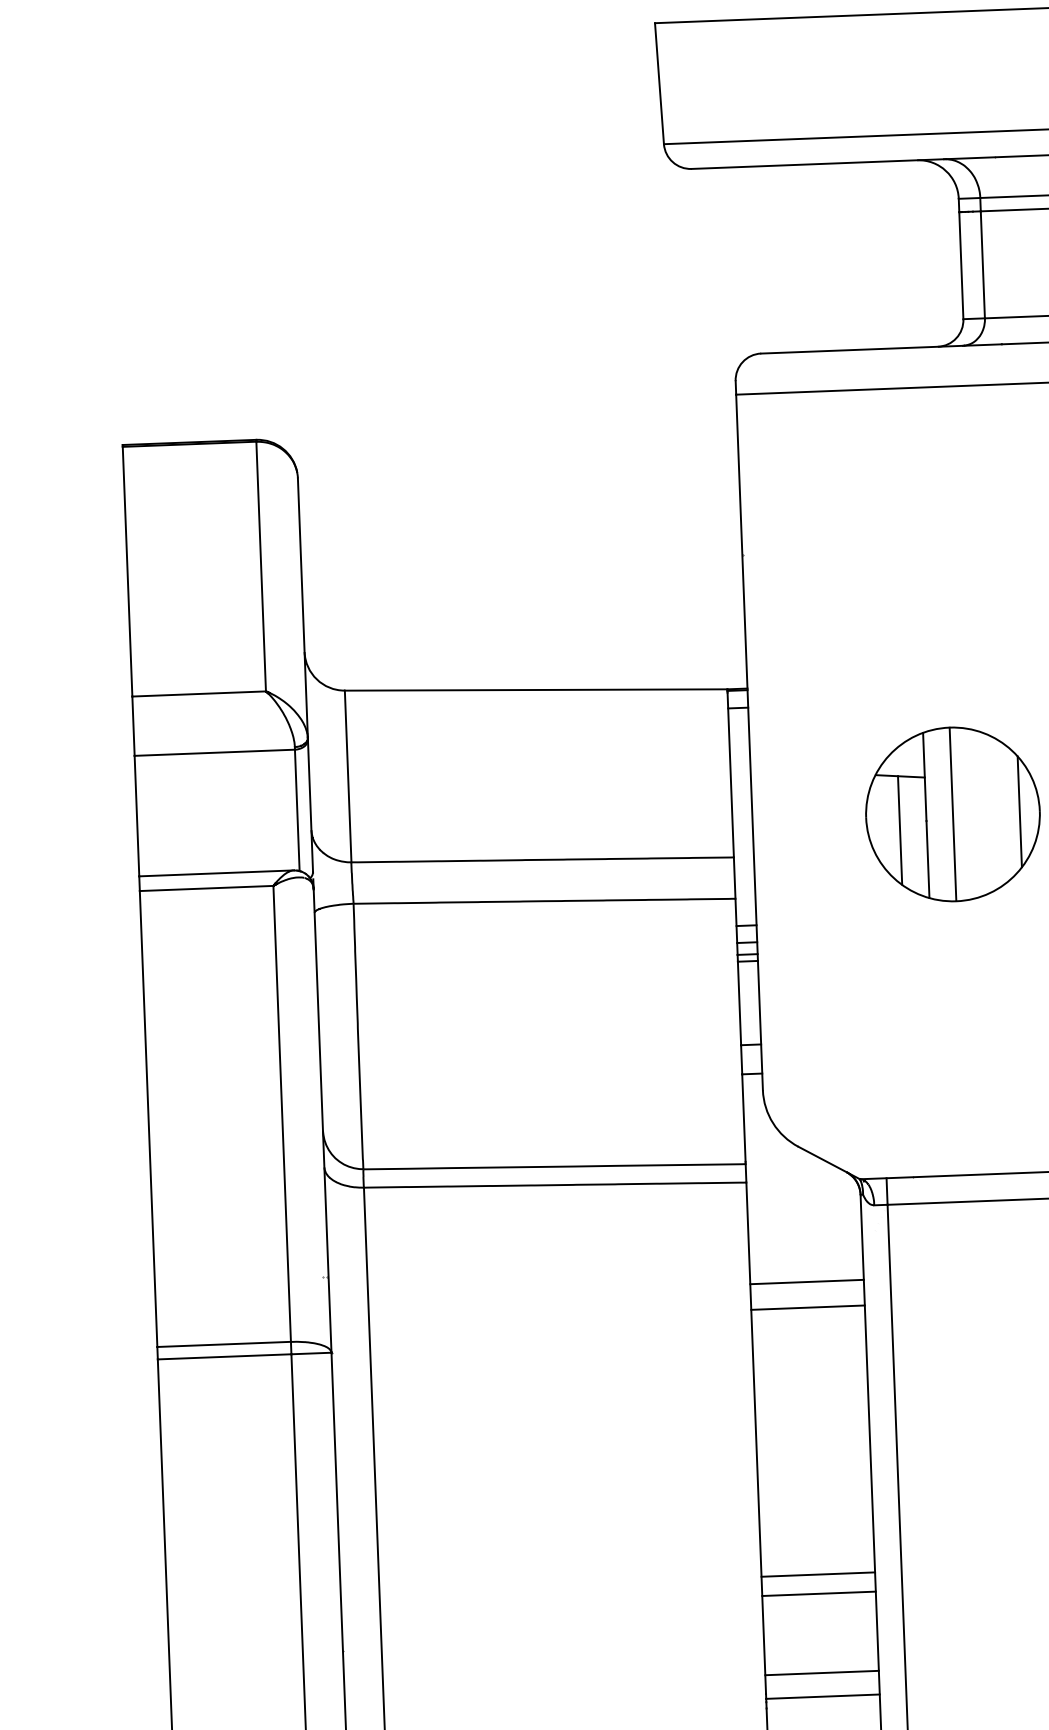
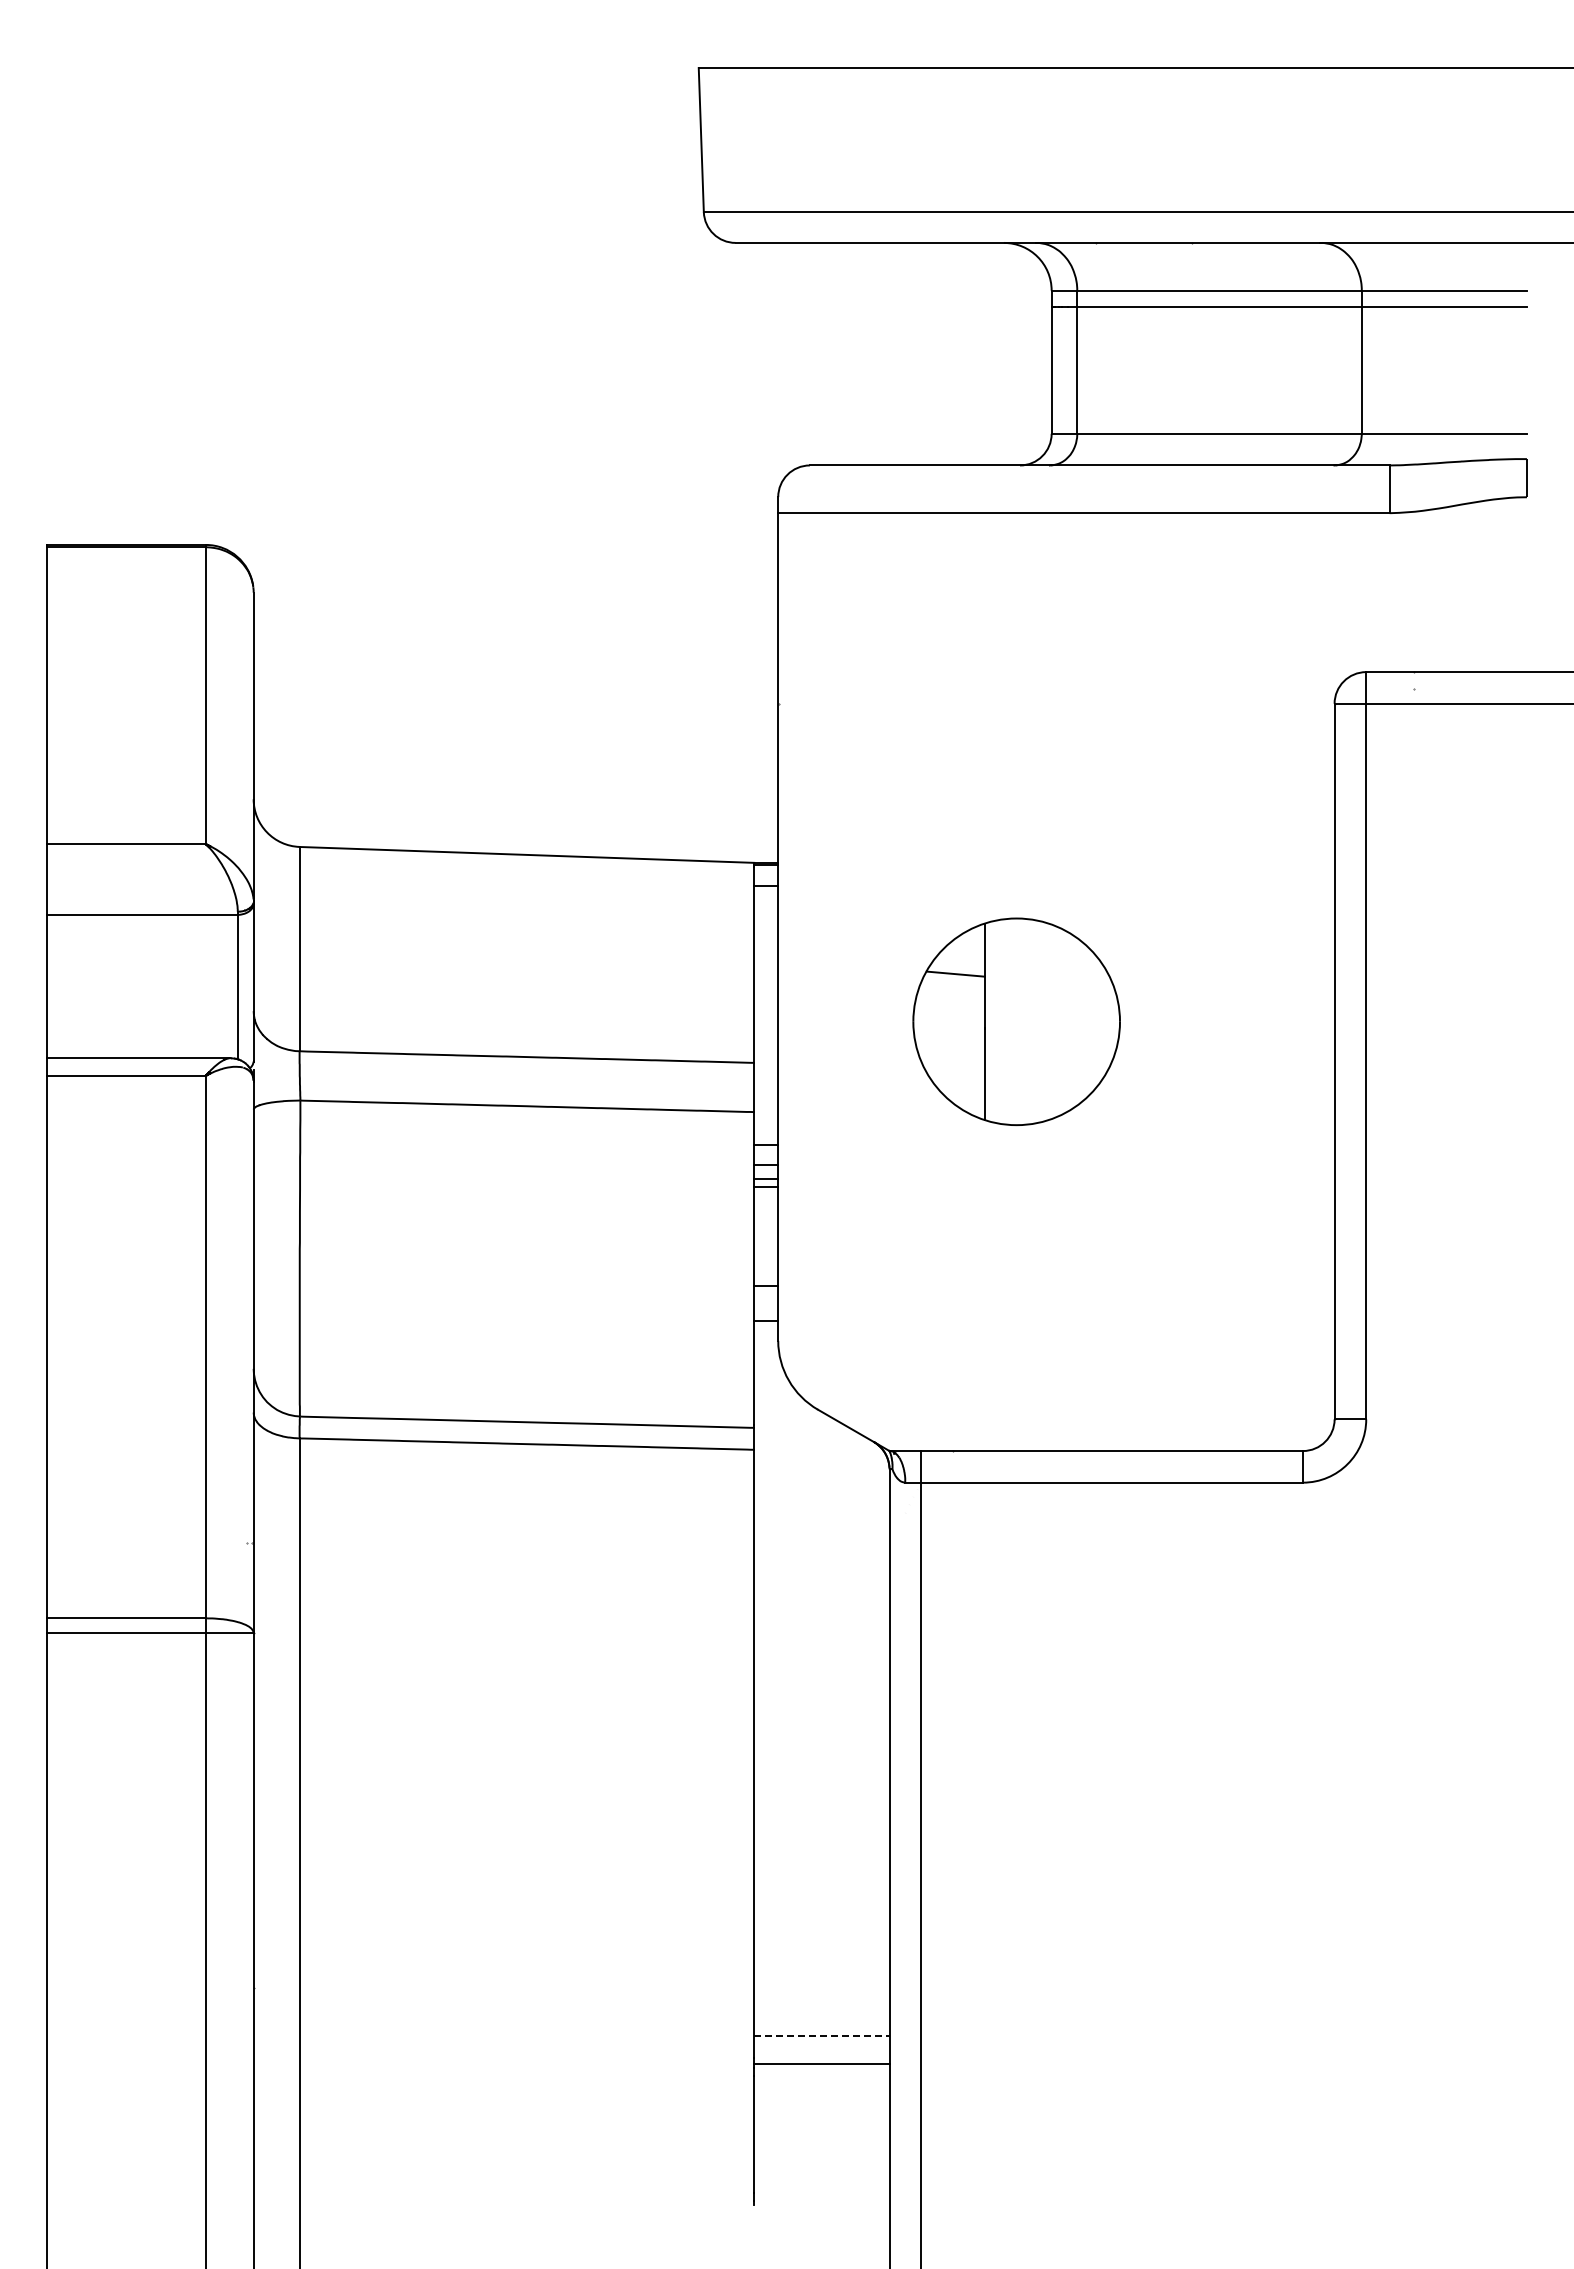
line: (1020, 811) -> (1096, 1021), removed
line: (952, 814) -> (1016, 1021), removed
line: (900, 829) -> (953, 1037), removed
line: (806, 1281) -> (821, 1570), removed
line: (807, 1307) -> (821, 1601), removed
line: (817, 1574) -> (821, 1918), removed
line: (818, 1593) -> (821, 1941), removed
line: (821, 1673) -> (821, 2036), solid -> dashed

